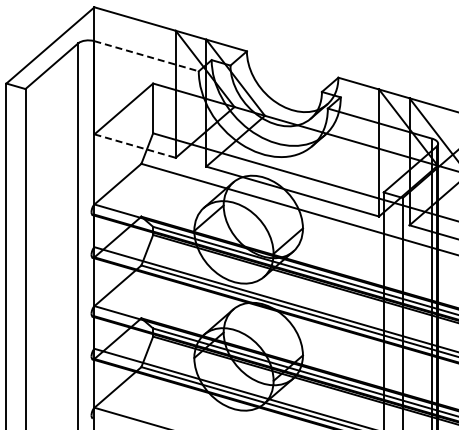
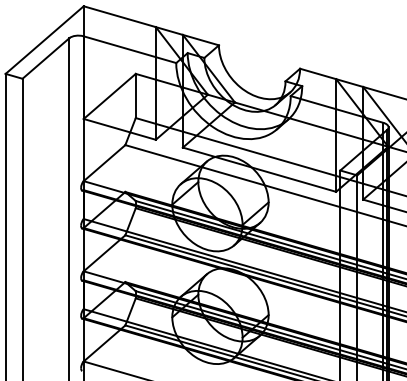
line: (147, 56) -> (130, 49), dashed -> solid
line: (135, 146) -> (120, 129), dashed -> solid

